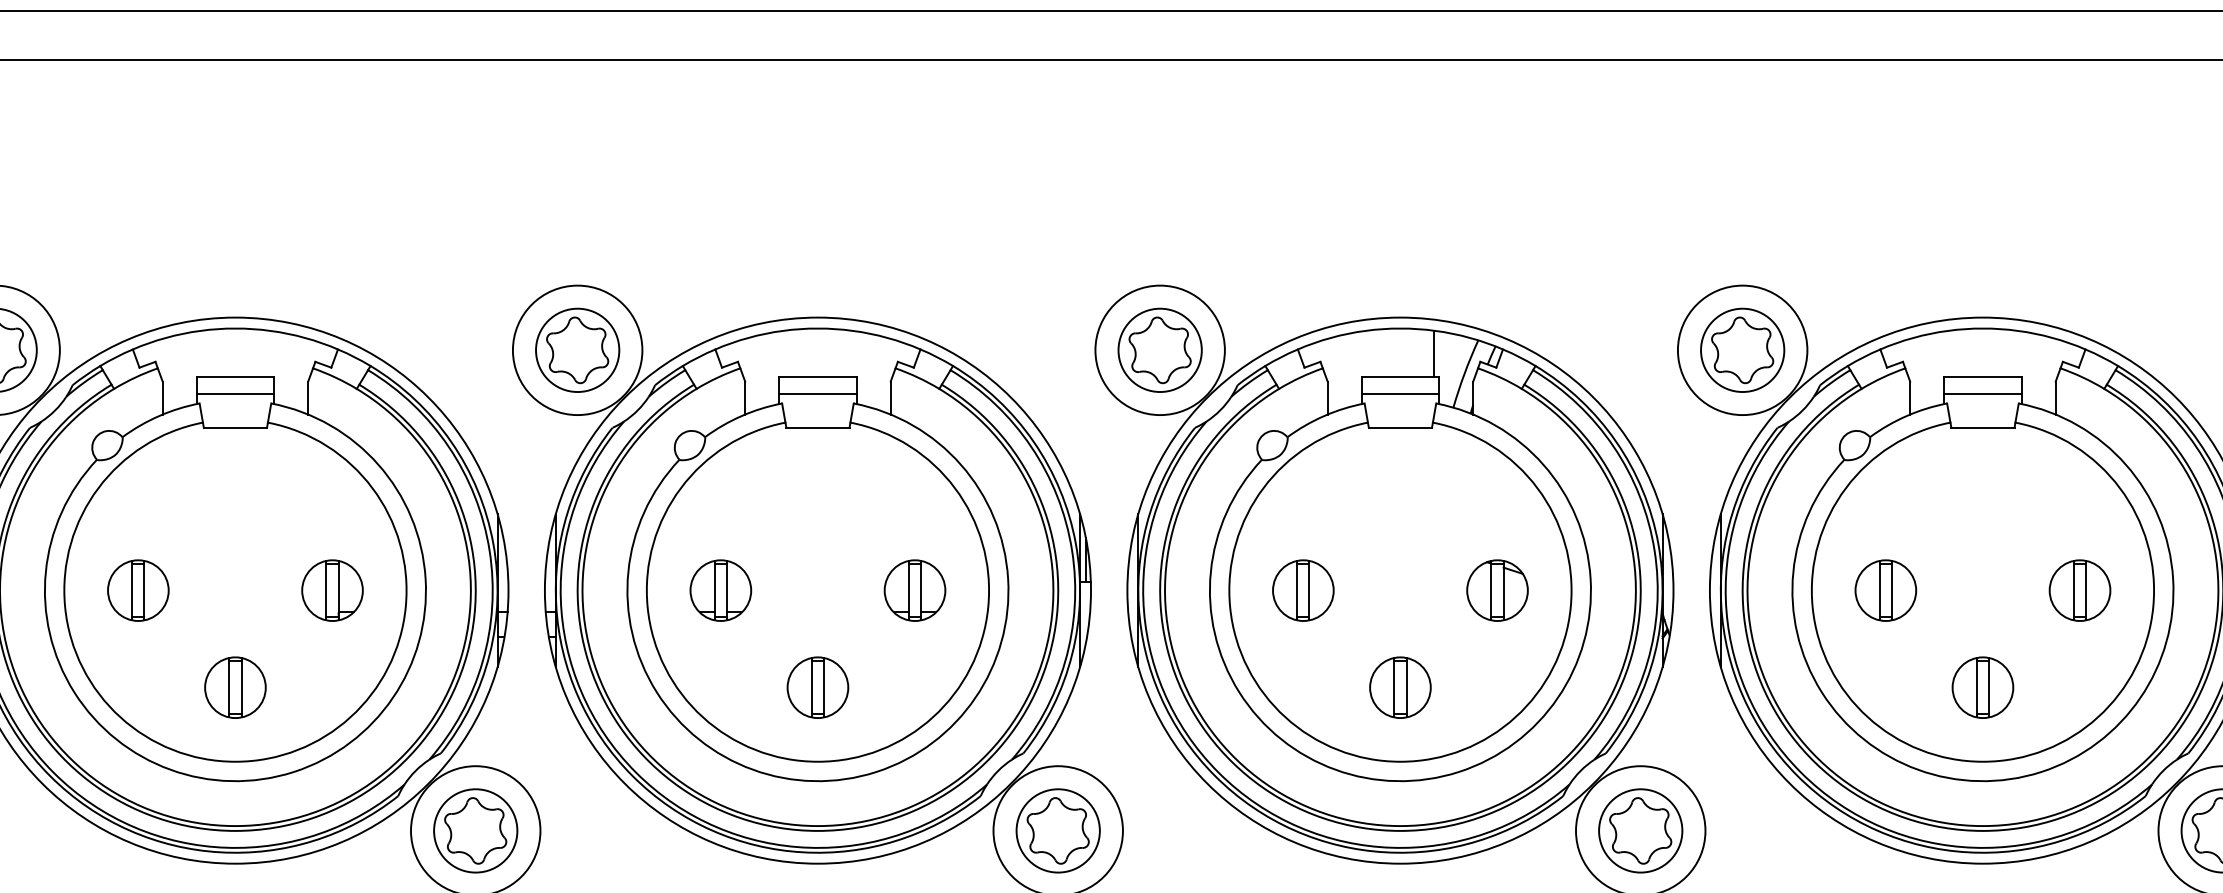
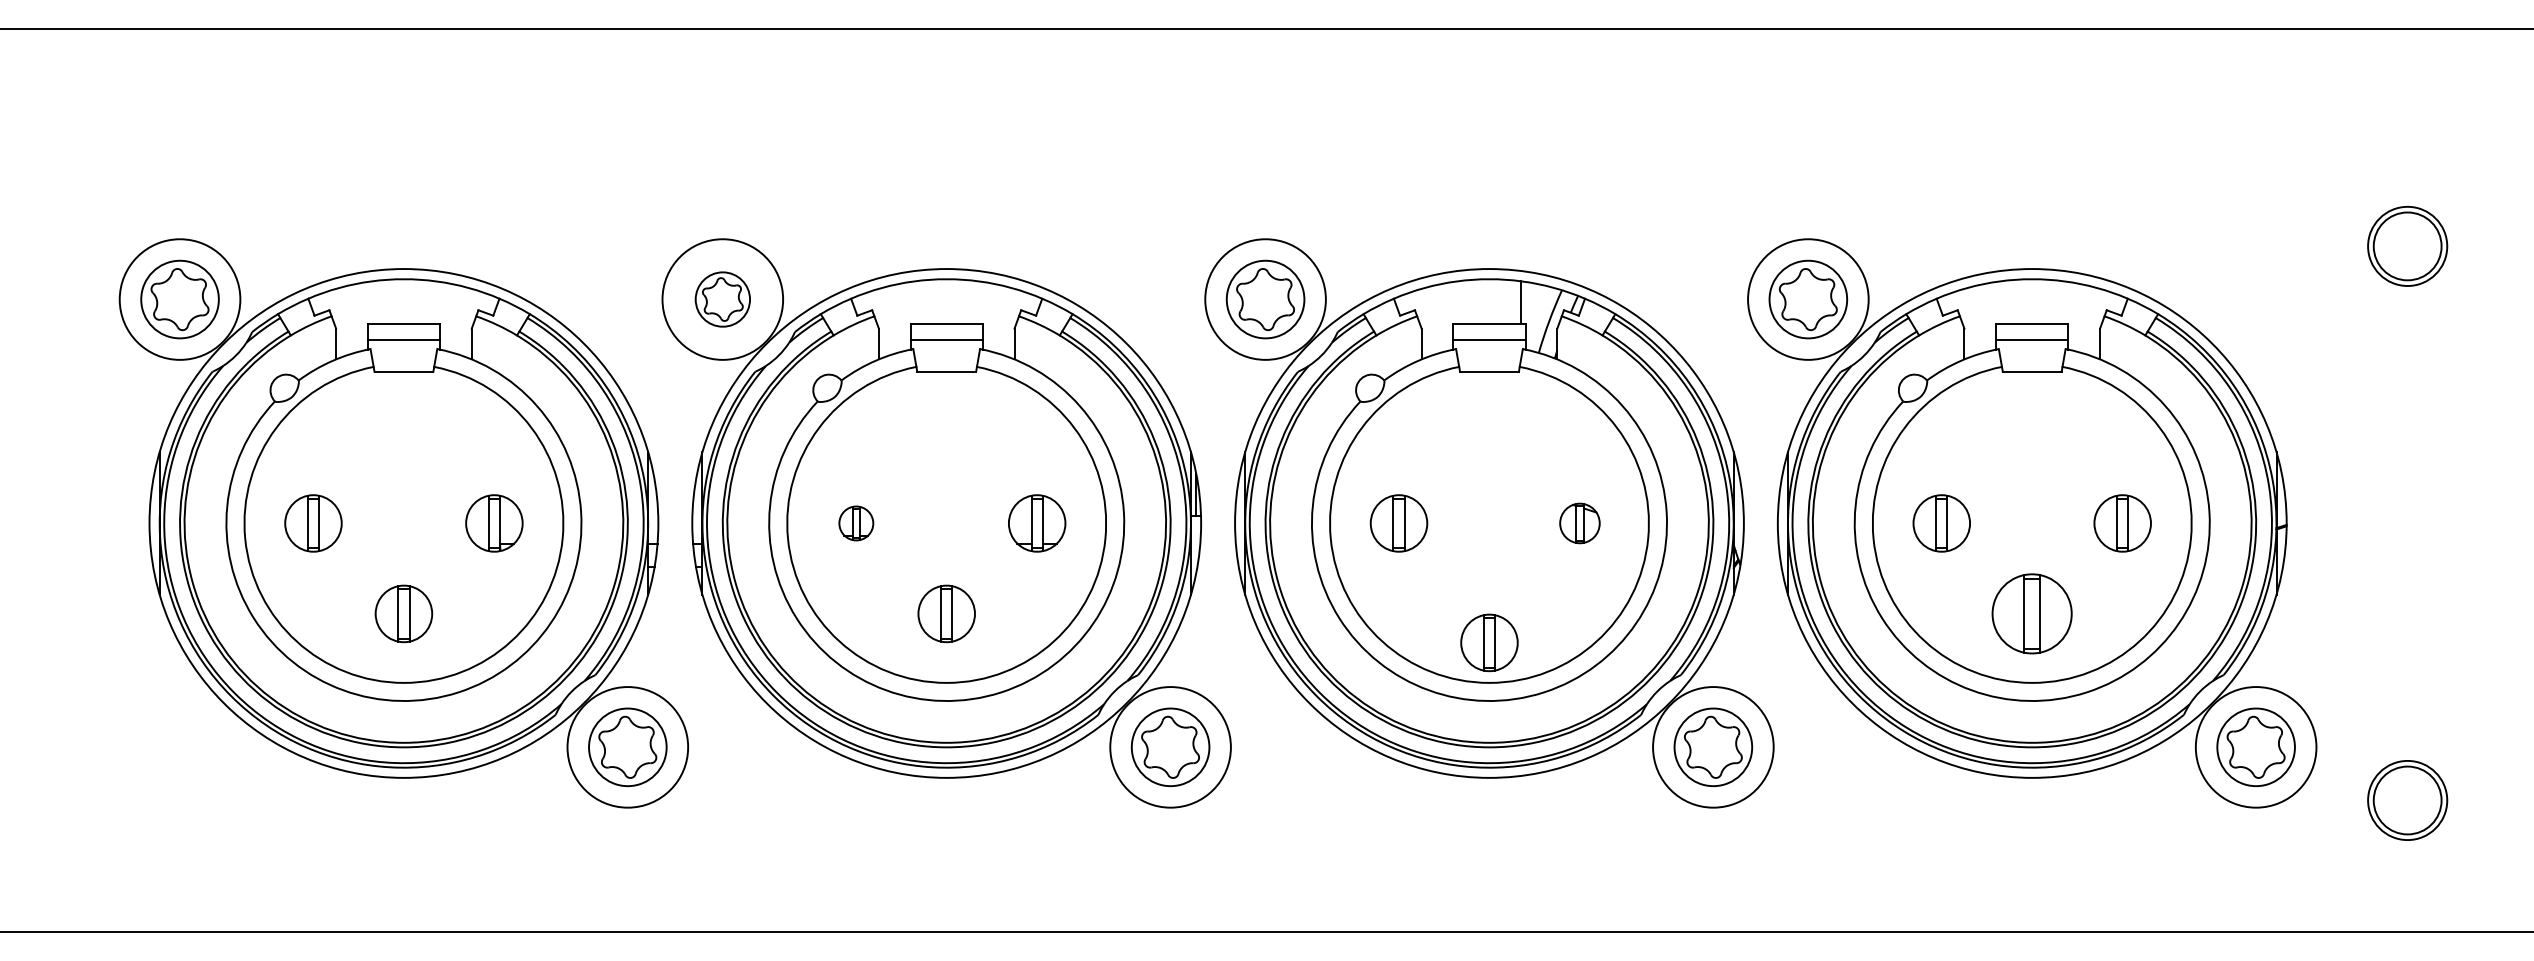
part: (577, 350) -> (722, 299), size x0.7
part: (721, 590) -> (856, 523), size x0.6
part: (1497, 590) -> (1579, 523), size x0.7
part: (1400, 687) -> (1489, 642), moved
part: (1983, 687) -> (2032, 613), size x1.4

